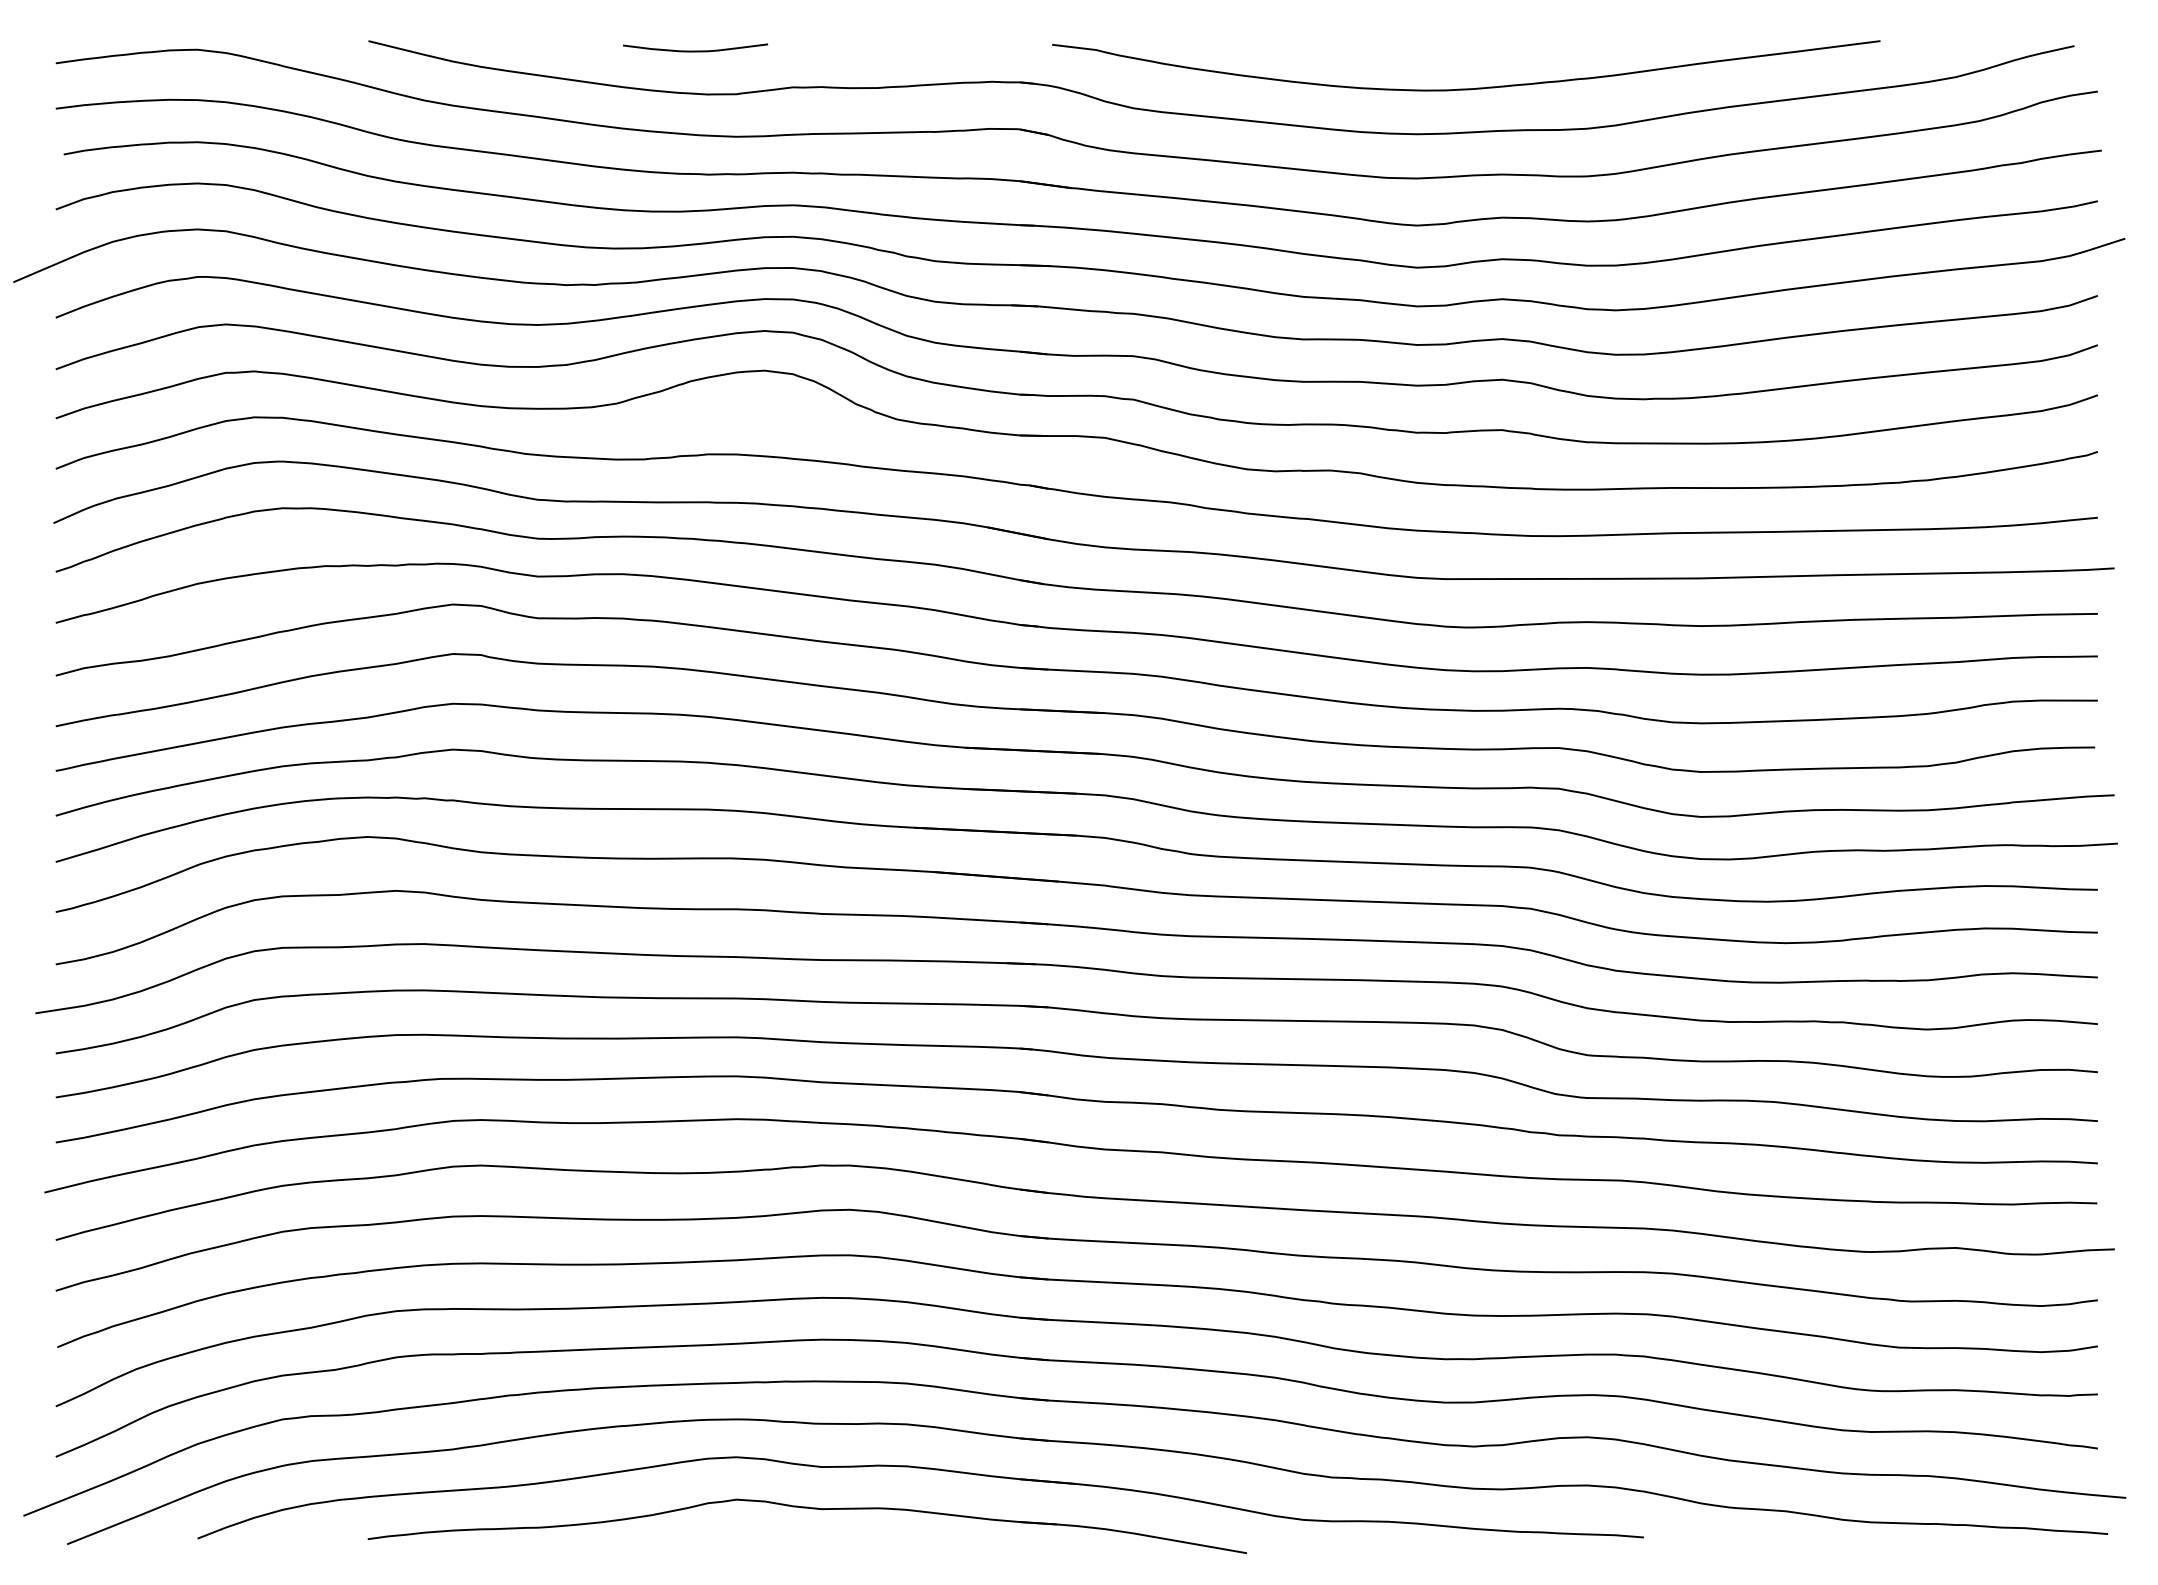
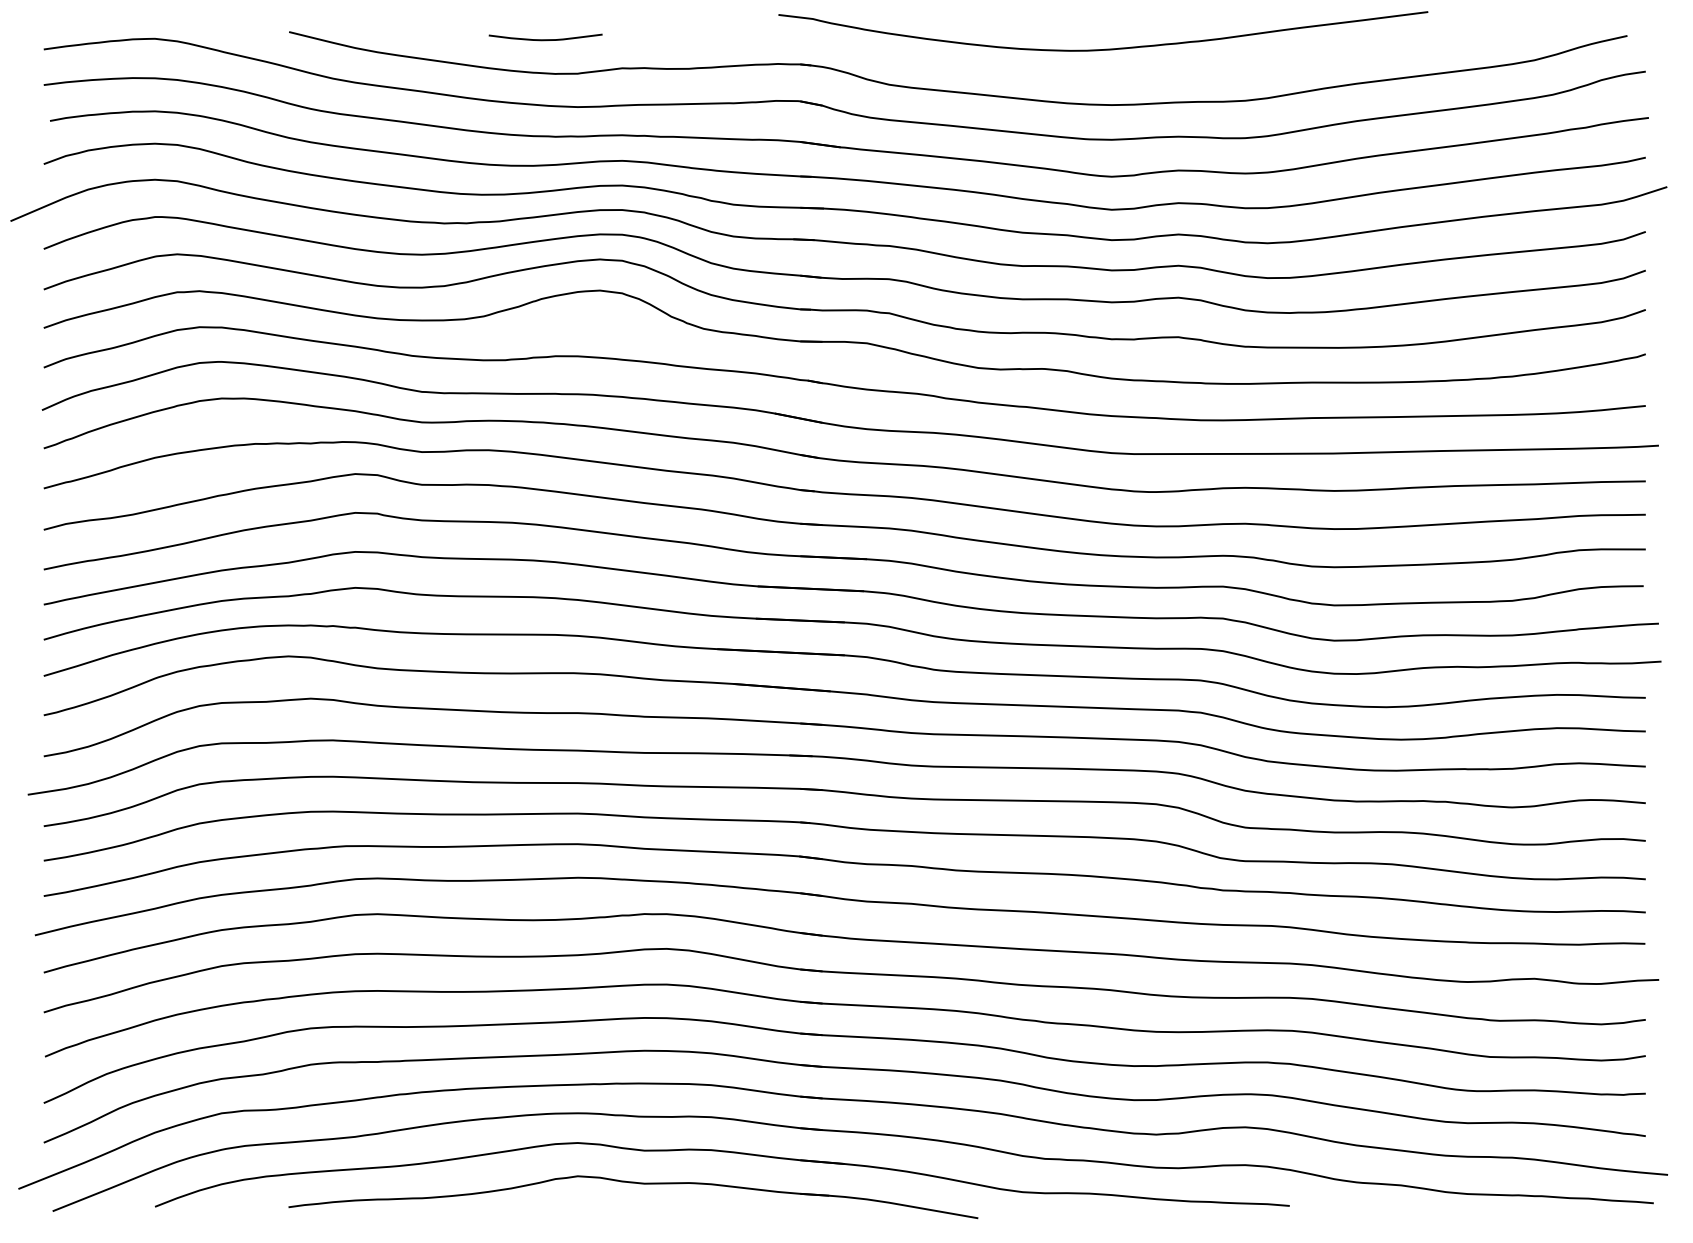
curve: (1469, 87) -> (1105, 48), moved

